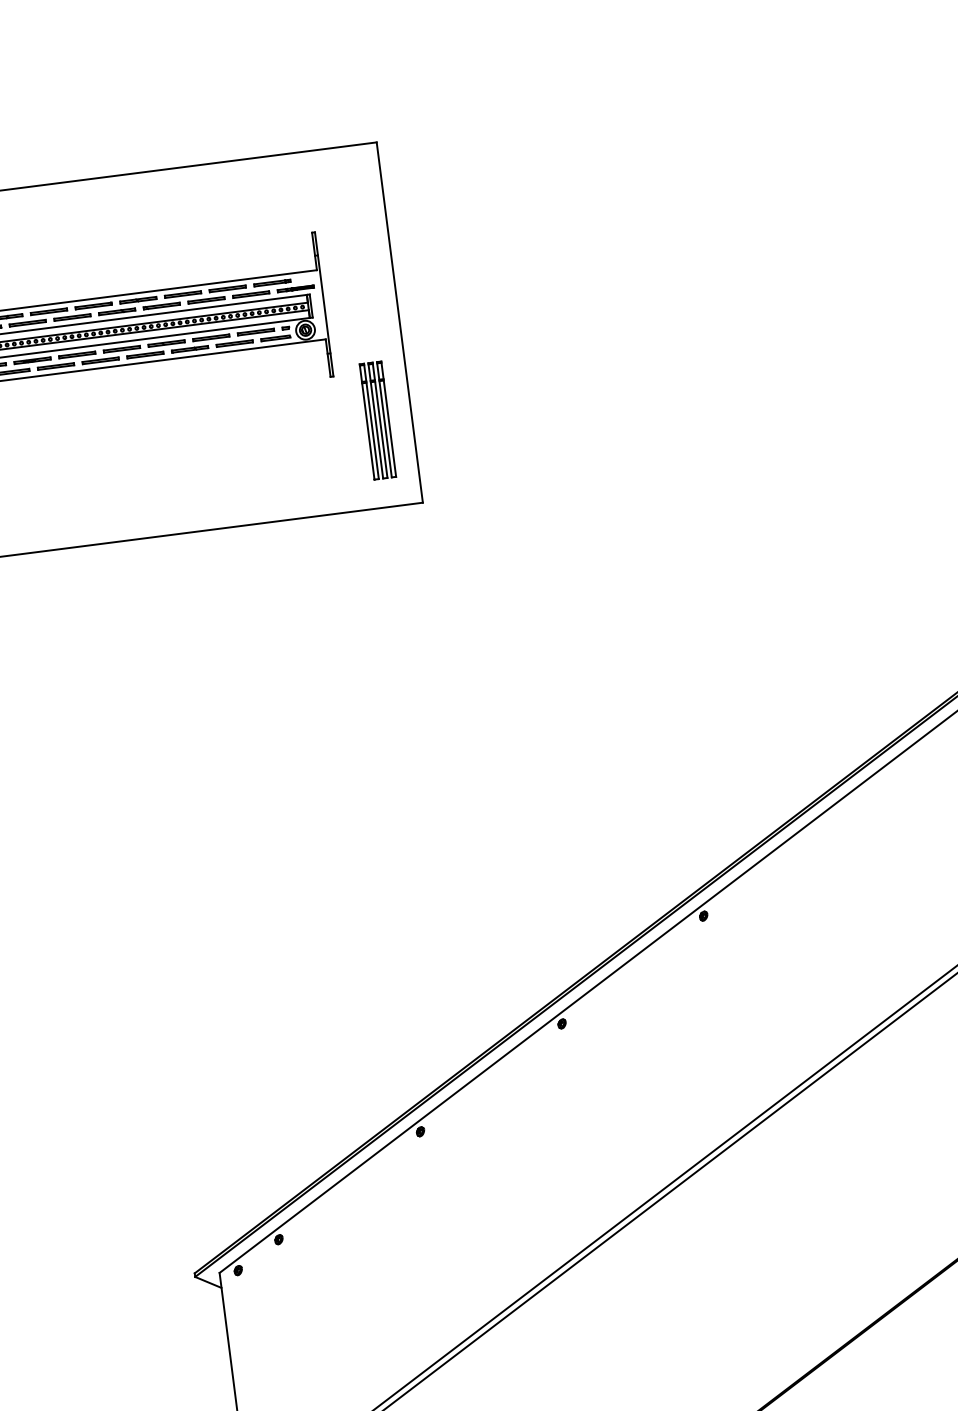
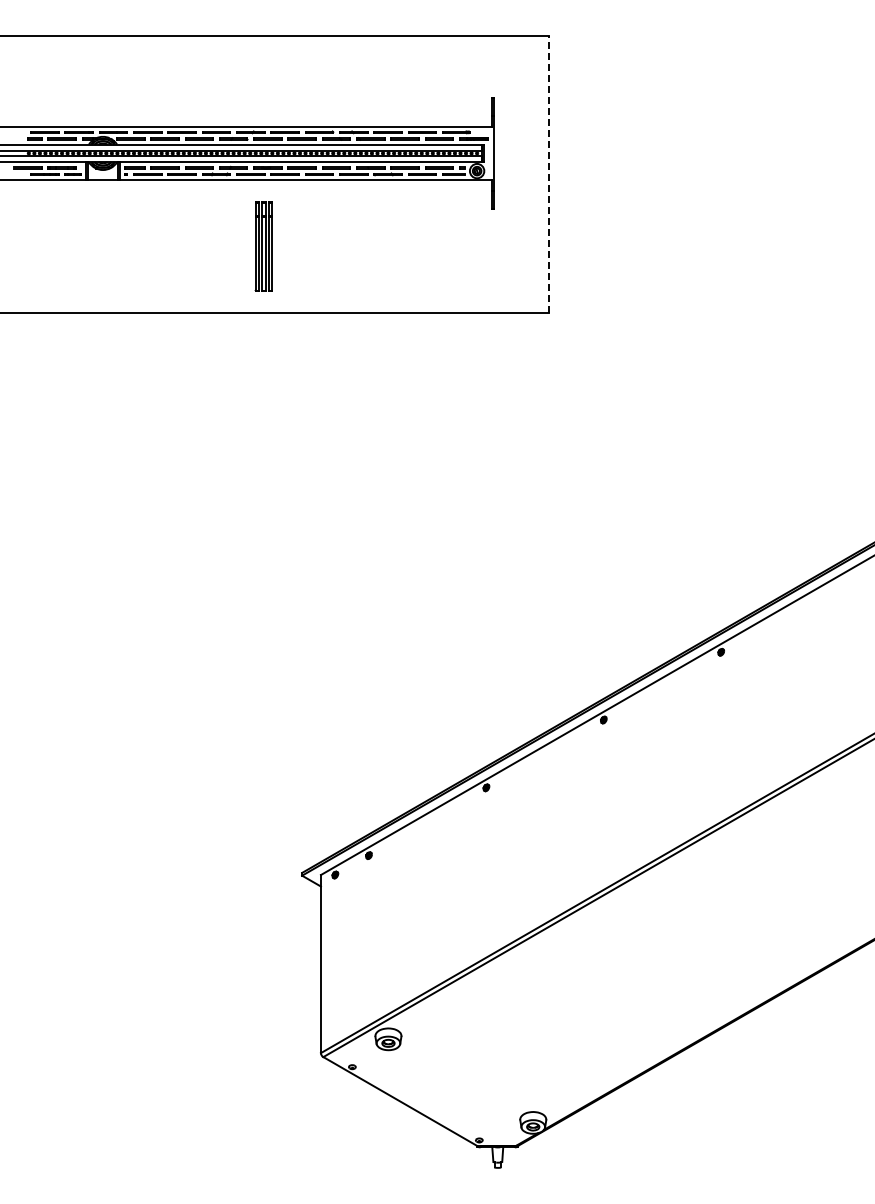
line: (400, 321) -> (549, 173), solid -> dashed
part: (377, 420) -> (263, 246), moved

